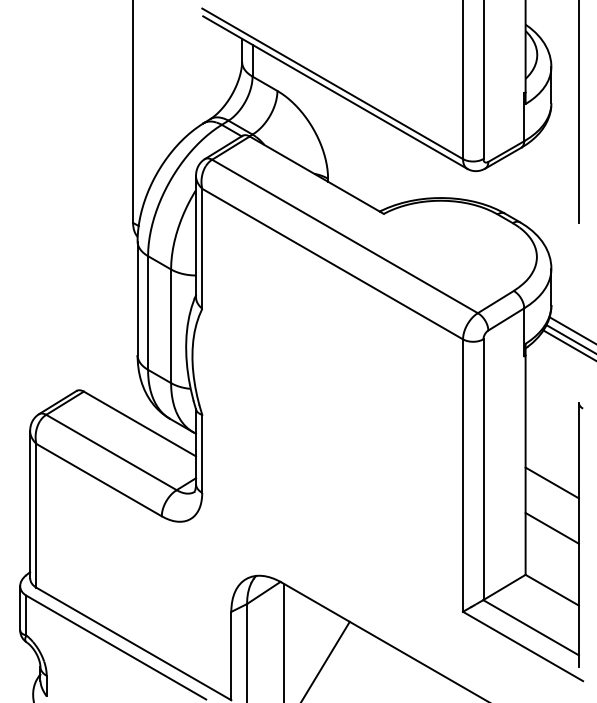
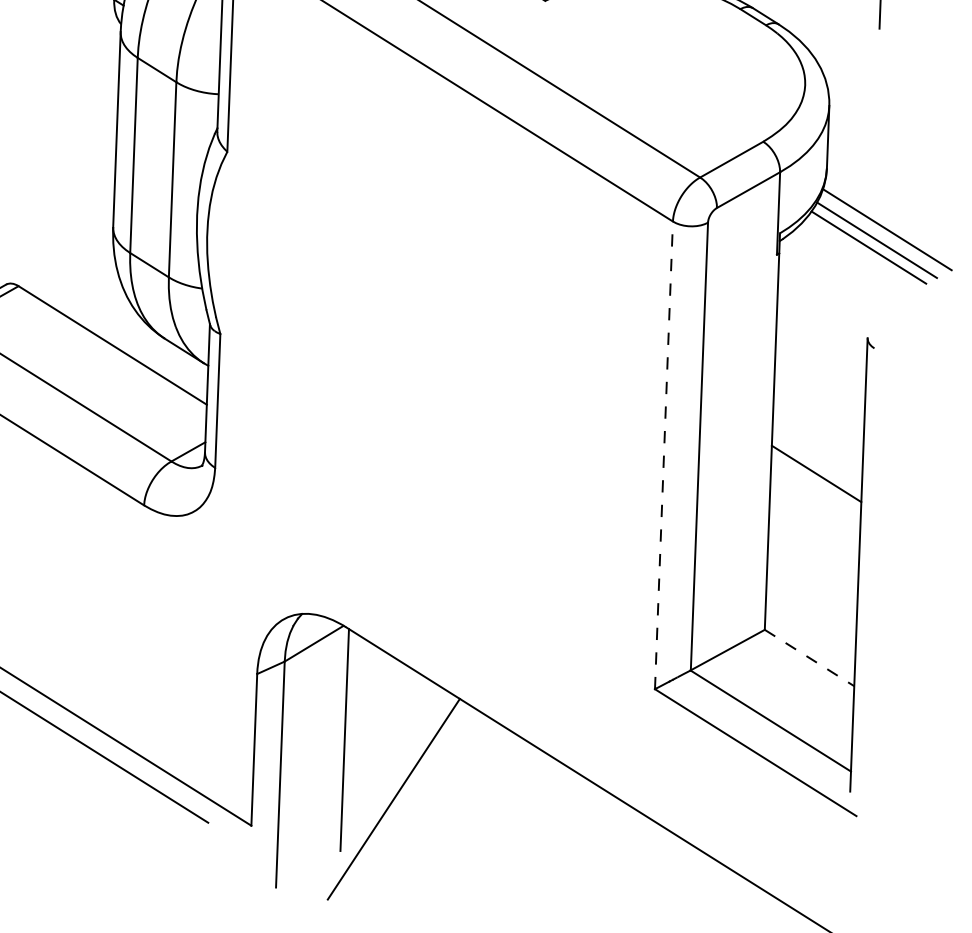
line: (463, 475) -> (664, 455), solid -> dashed
line: (551, 527) -> (812, 550), removed
line: (552, 590) -> (809, 658), solid -> dashed

